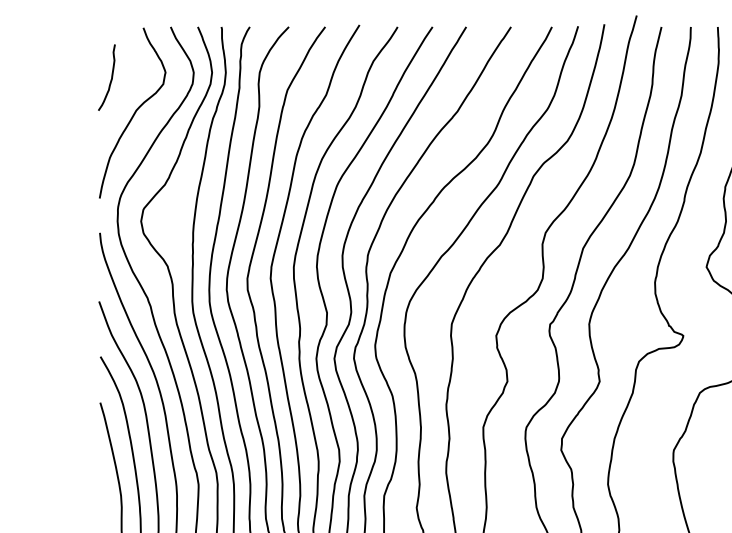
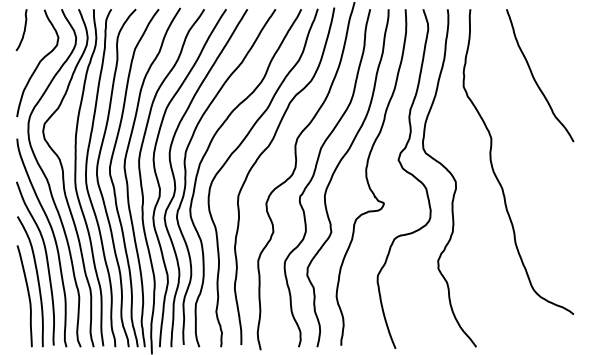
curve: (109, 78) -> (23, 30), moved

